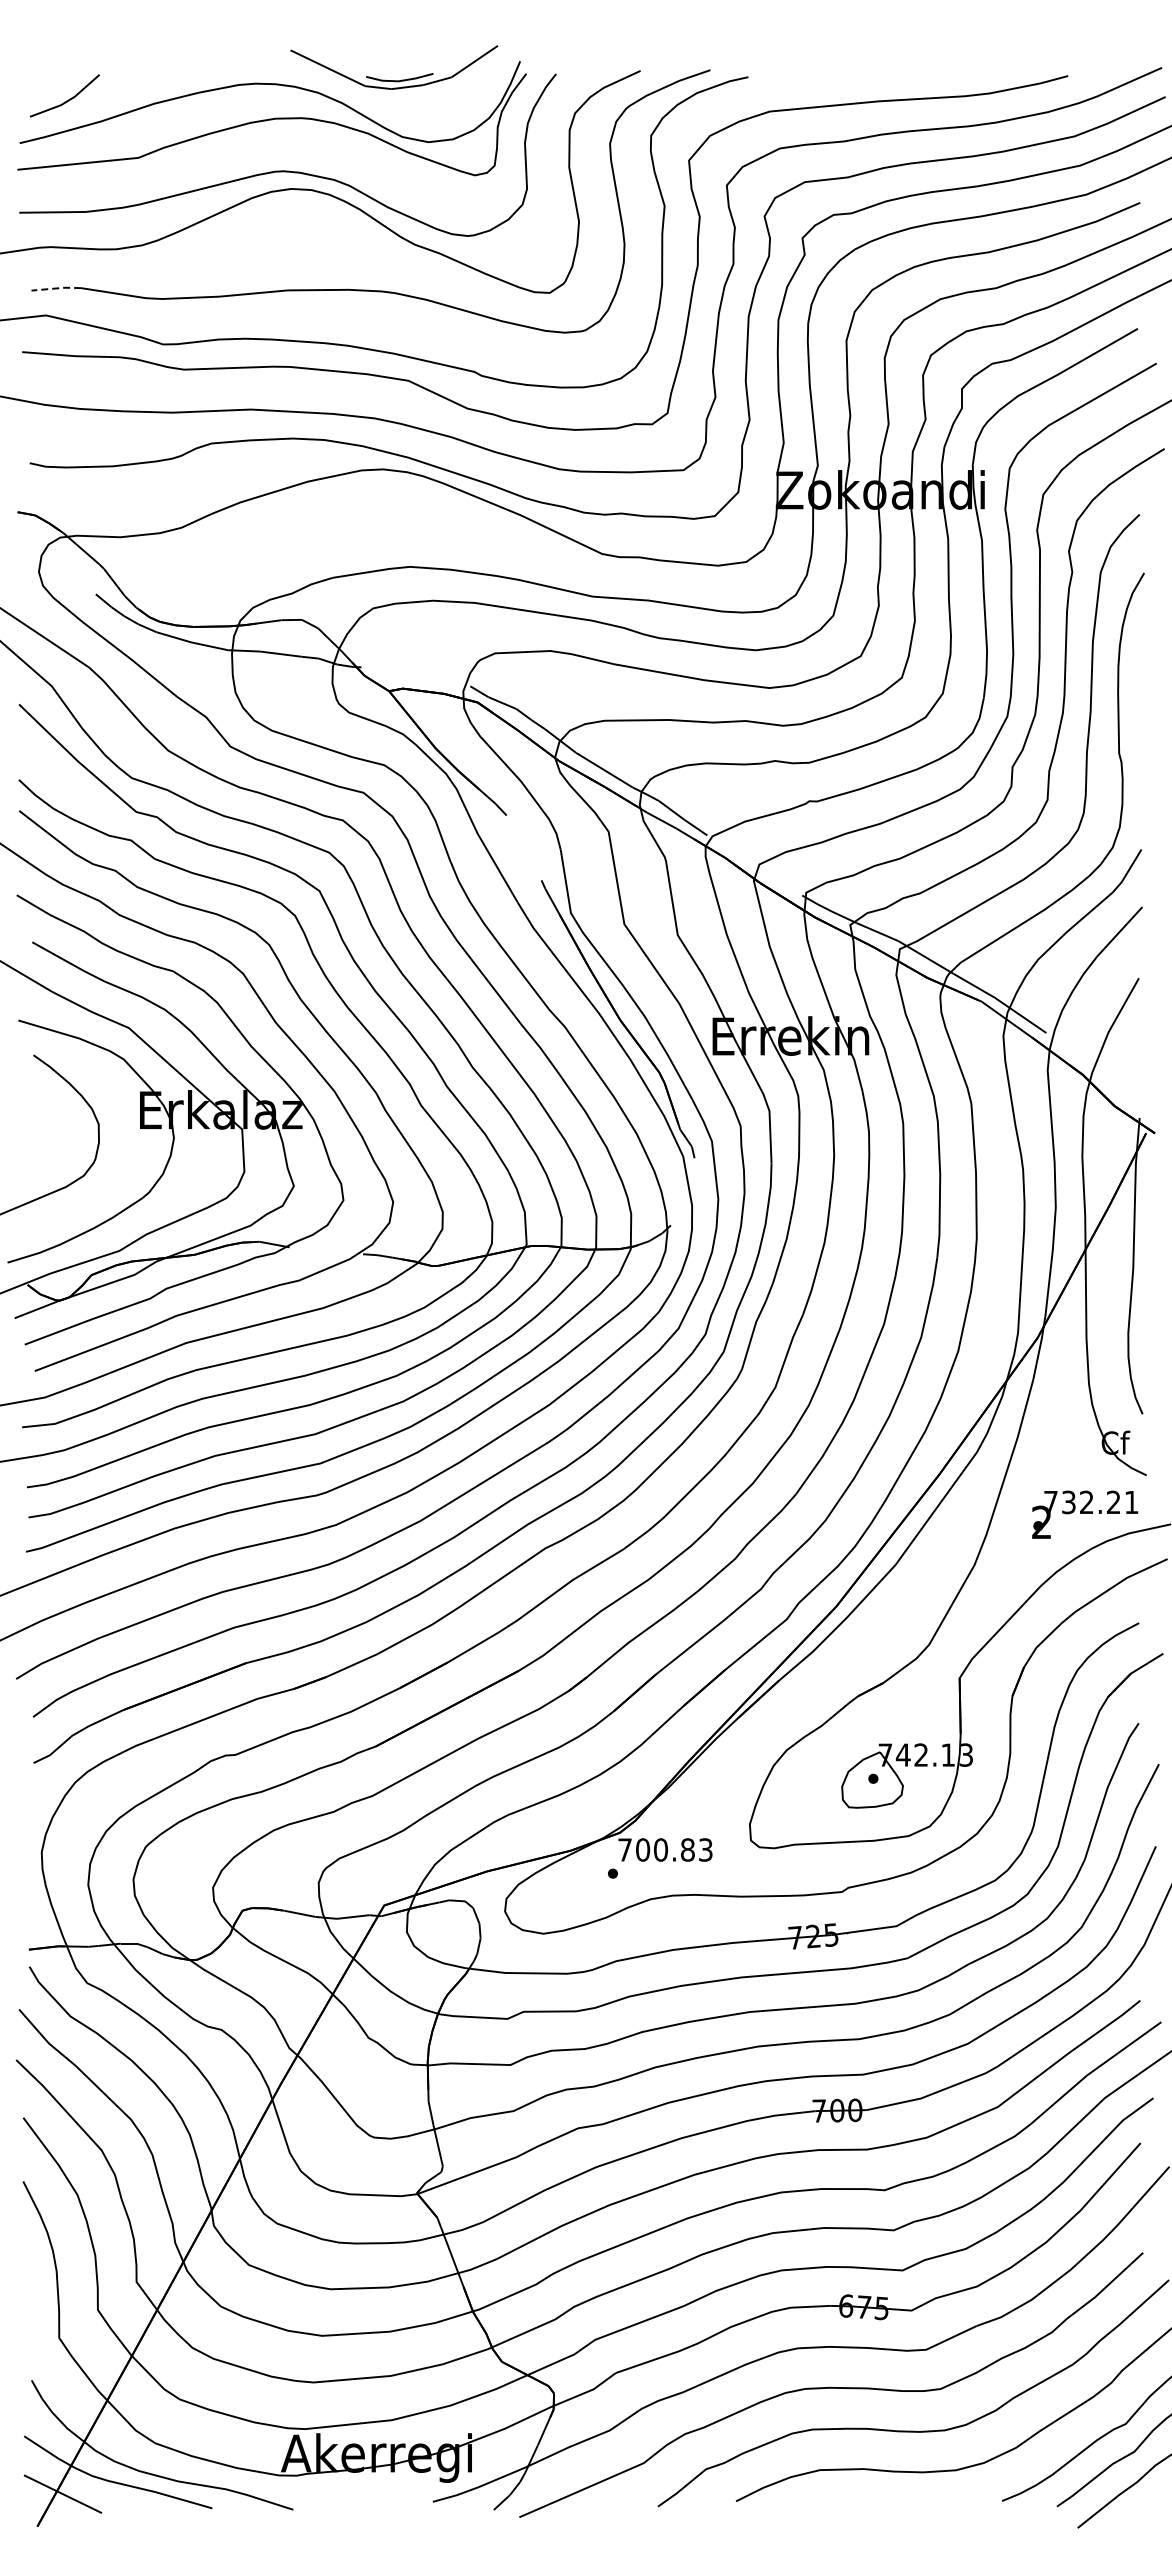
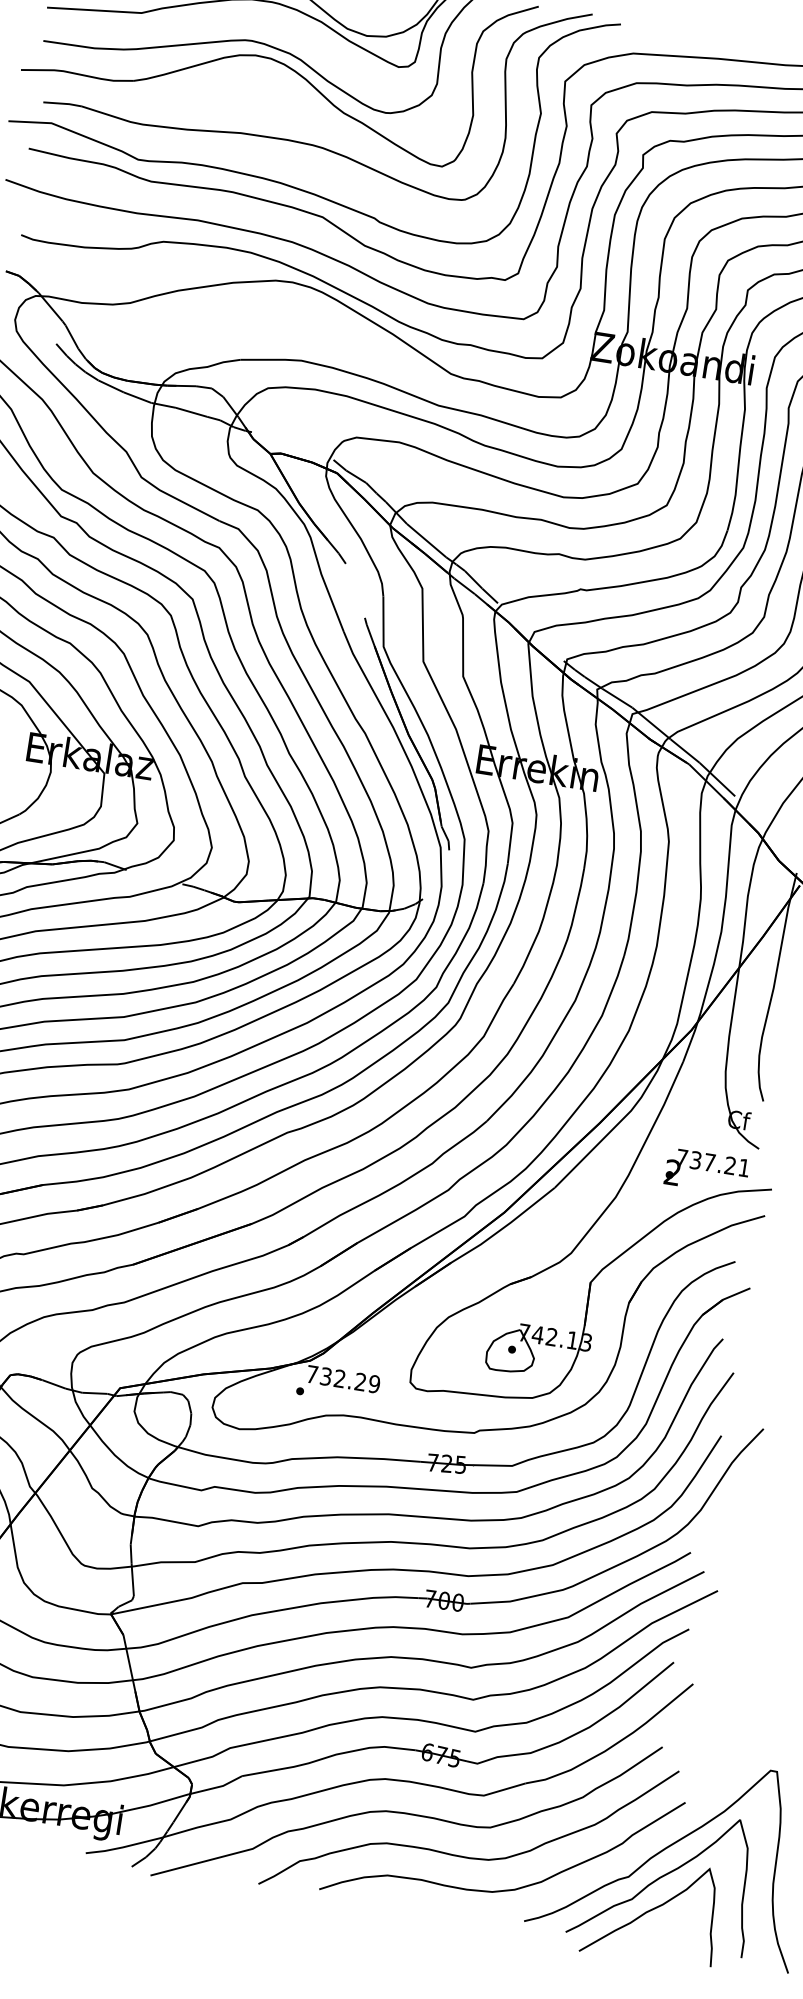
line: (57, 288) -> (63, 103), dashed -> solid
text: (1086, 1501) -> (709, 1161), 732.21 -> 737.21
text: (674, 1849) -> (350, 1380), 700.83 -> 732.29

